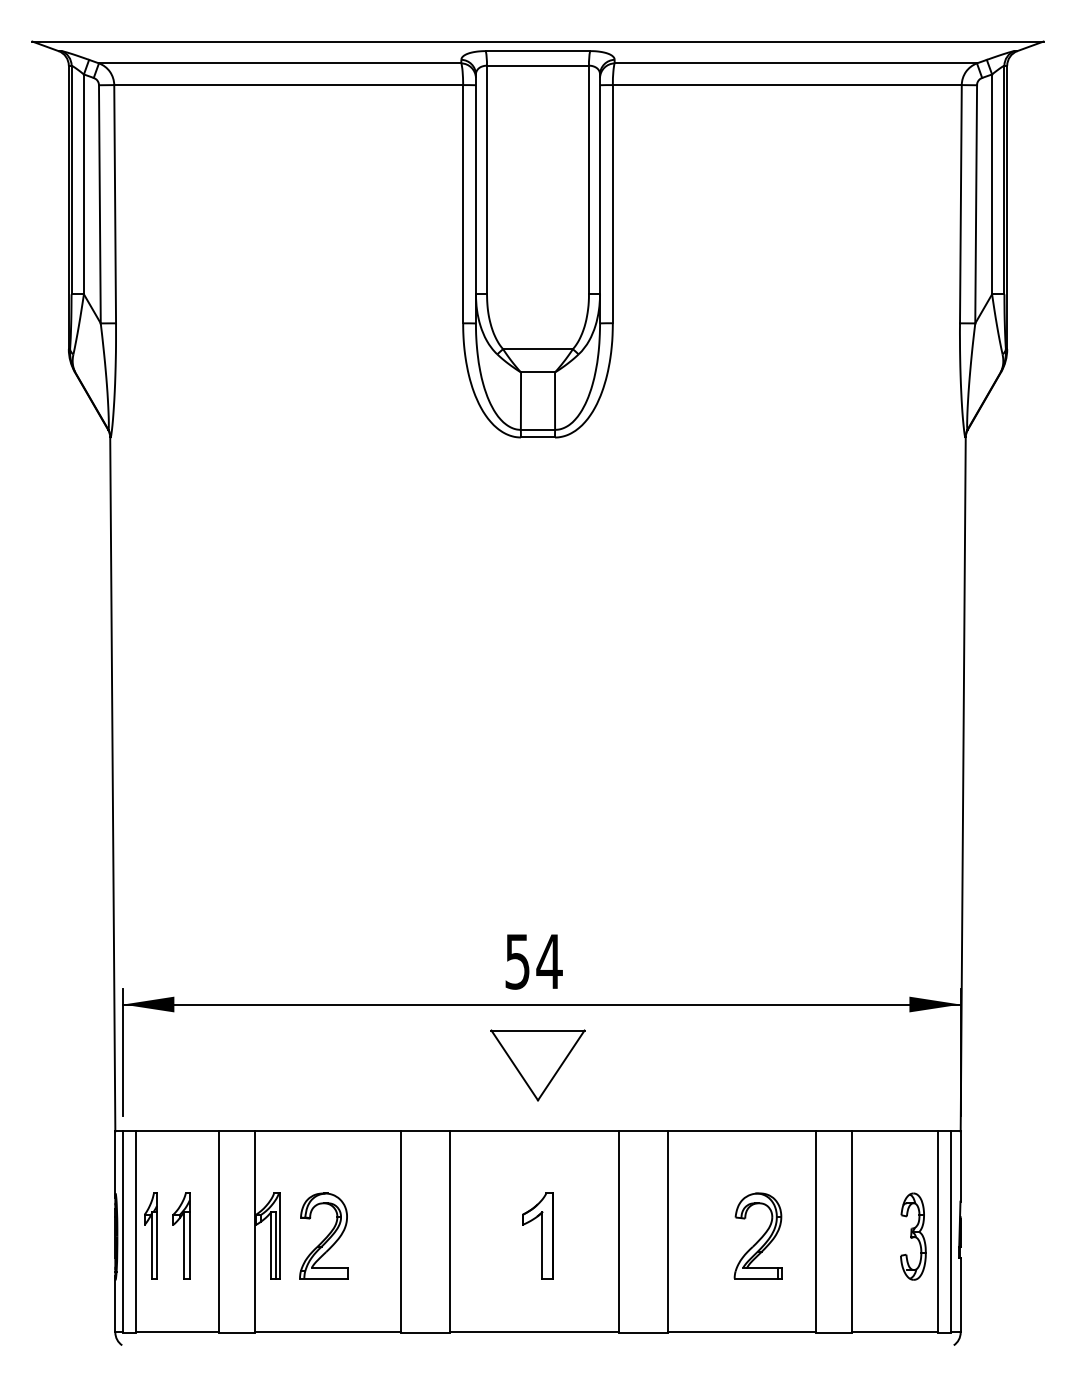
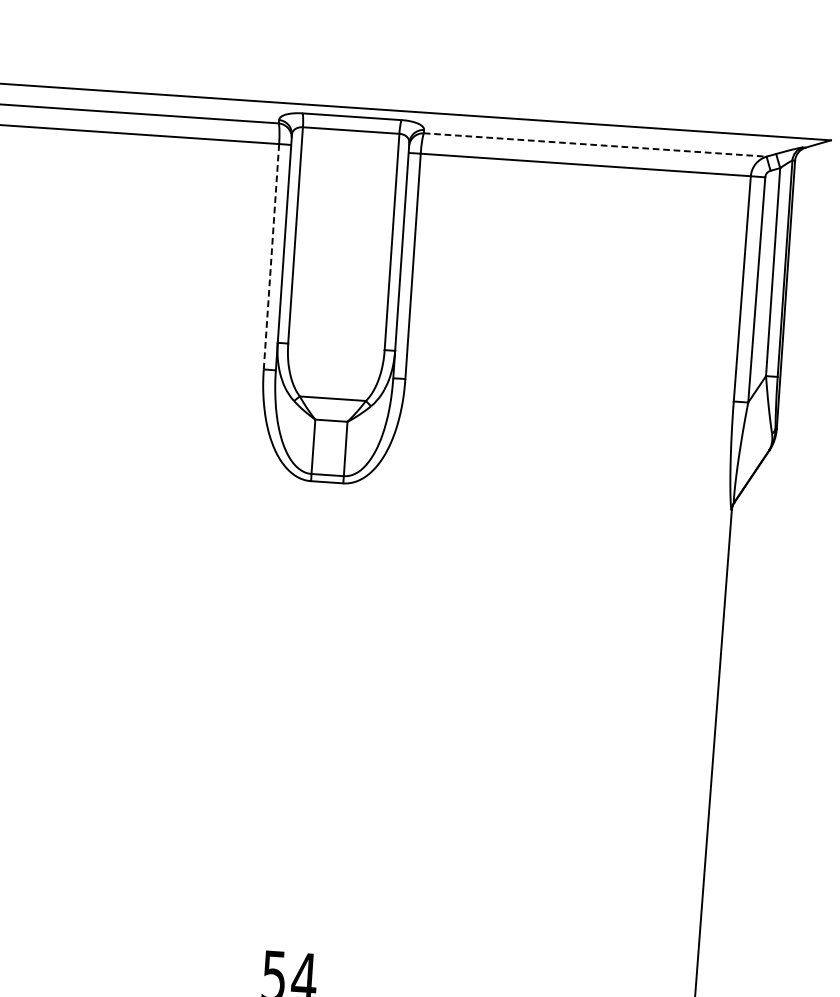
line: (796, 63) -> (595, 145), solid -> dashed
line: (463, 203) -> (271, 256), solid -> dashed

